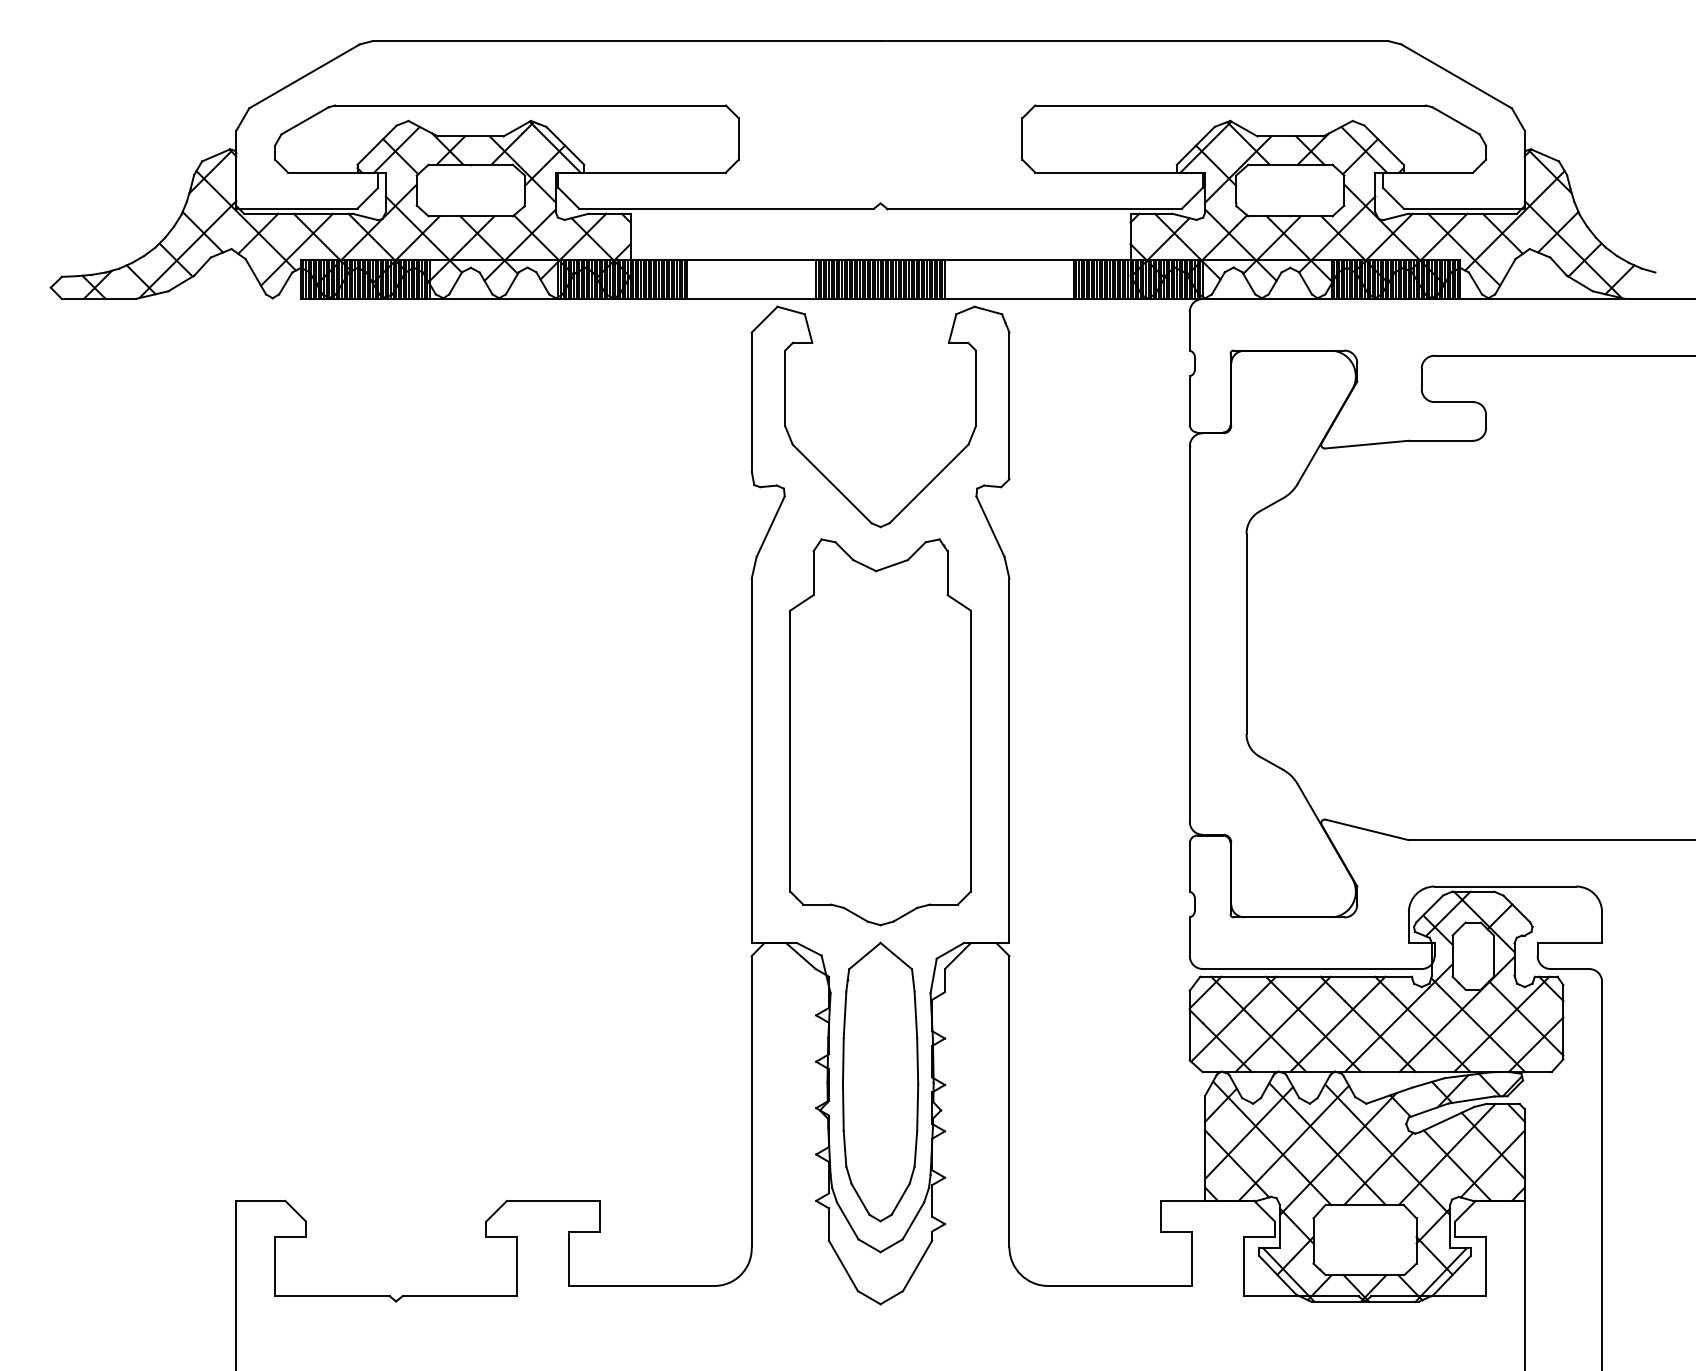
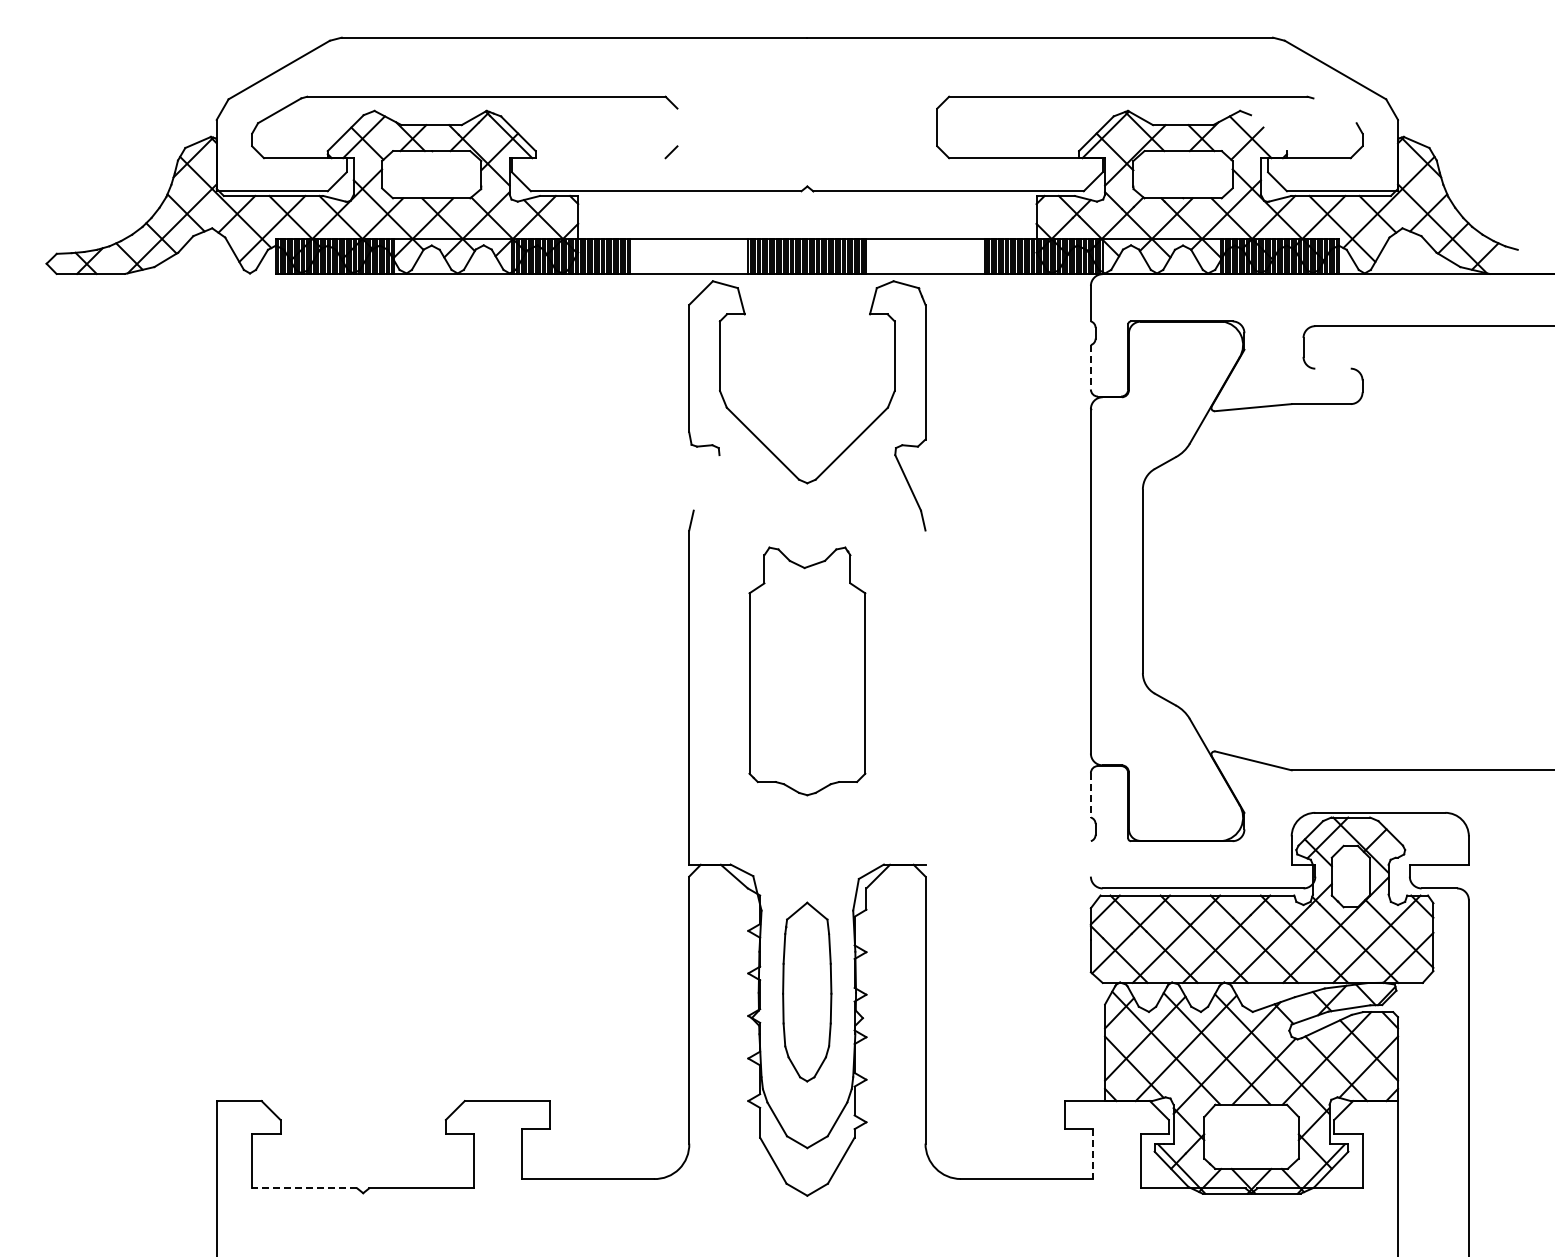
line: (1455, 120) -> (1334, 110), removed
line: (738, 139) -> (677, 127), removed
line: (1383, 145) -> (1268, 133), removed
line: (641, 172) -> (588, 158), removed
line: (1189, 400) -> (1090, 367), solid -> dashed
line: (1453, 401) -> (1332, 368), removed
line: (770, 526) -> (706, 482), removed
part: (880, 732) -> (807, 671), size x0.7
line: (1009, 760) -> (925, 697), removed
line: (1189, 867) -> (1090, 795), solid -> dashed
line: (1189, 936) -> (1090, 858), removed
part: (879, 1081) -> (806, 991), size x0.7
line: (1192, 1259) -> (1093, 1154), solid -> dashed
line: (332, 1296) -> (304, 1188), solid -> dashed

